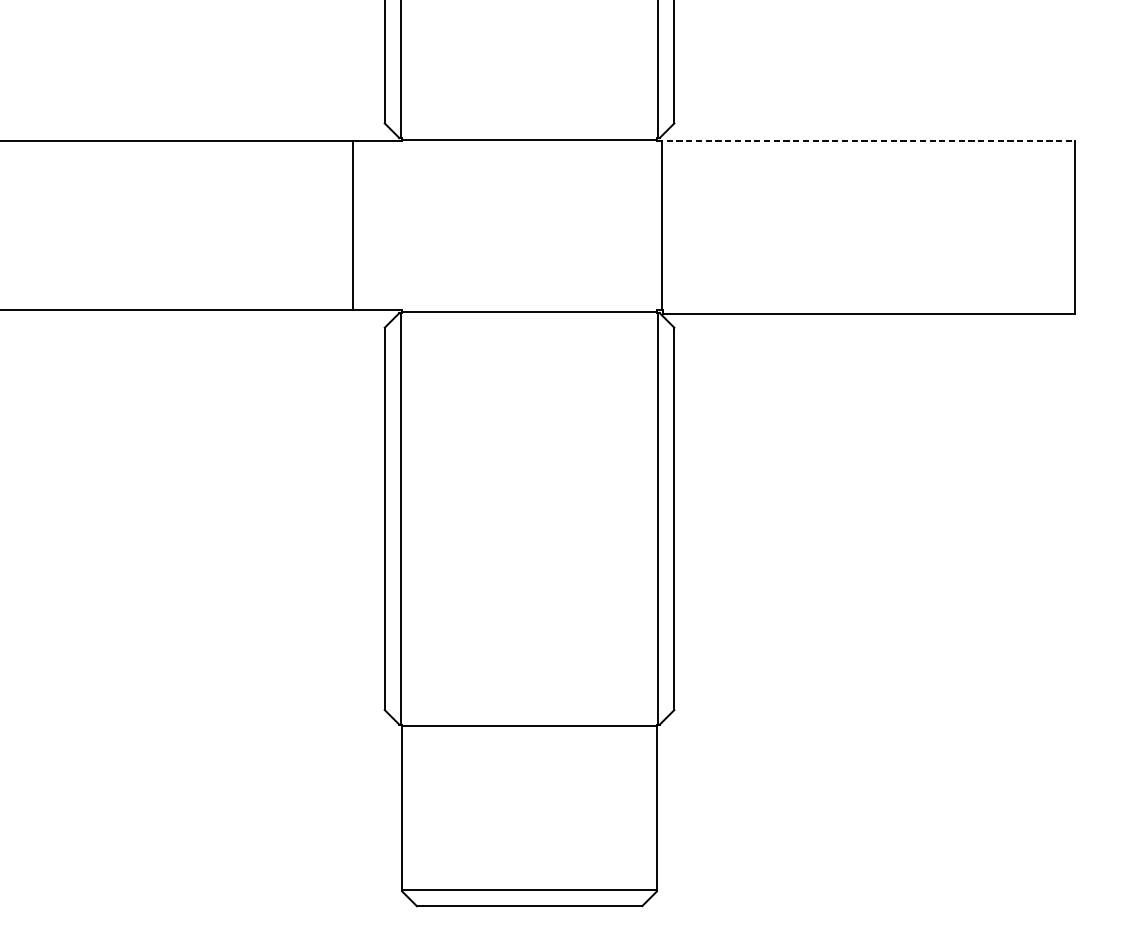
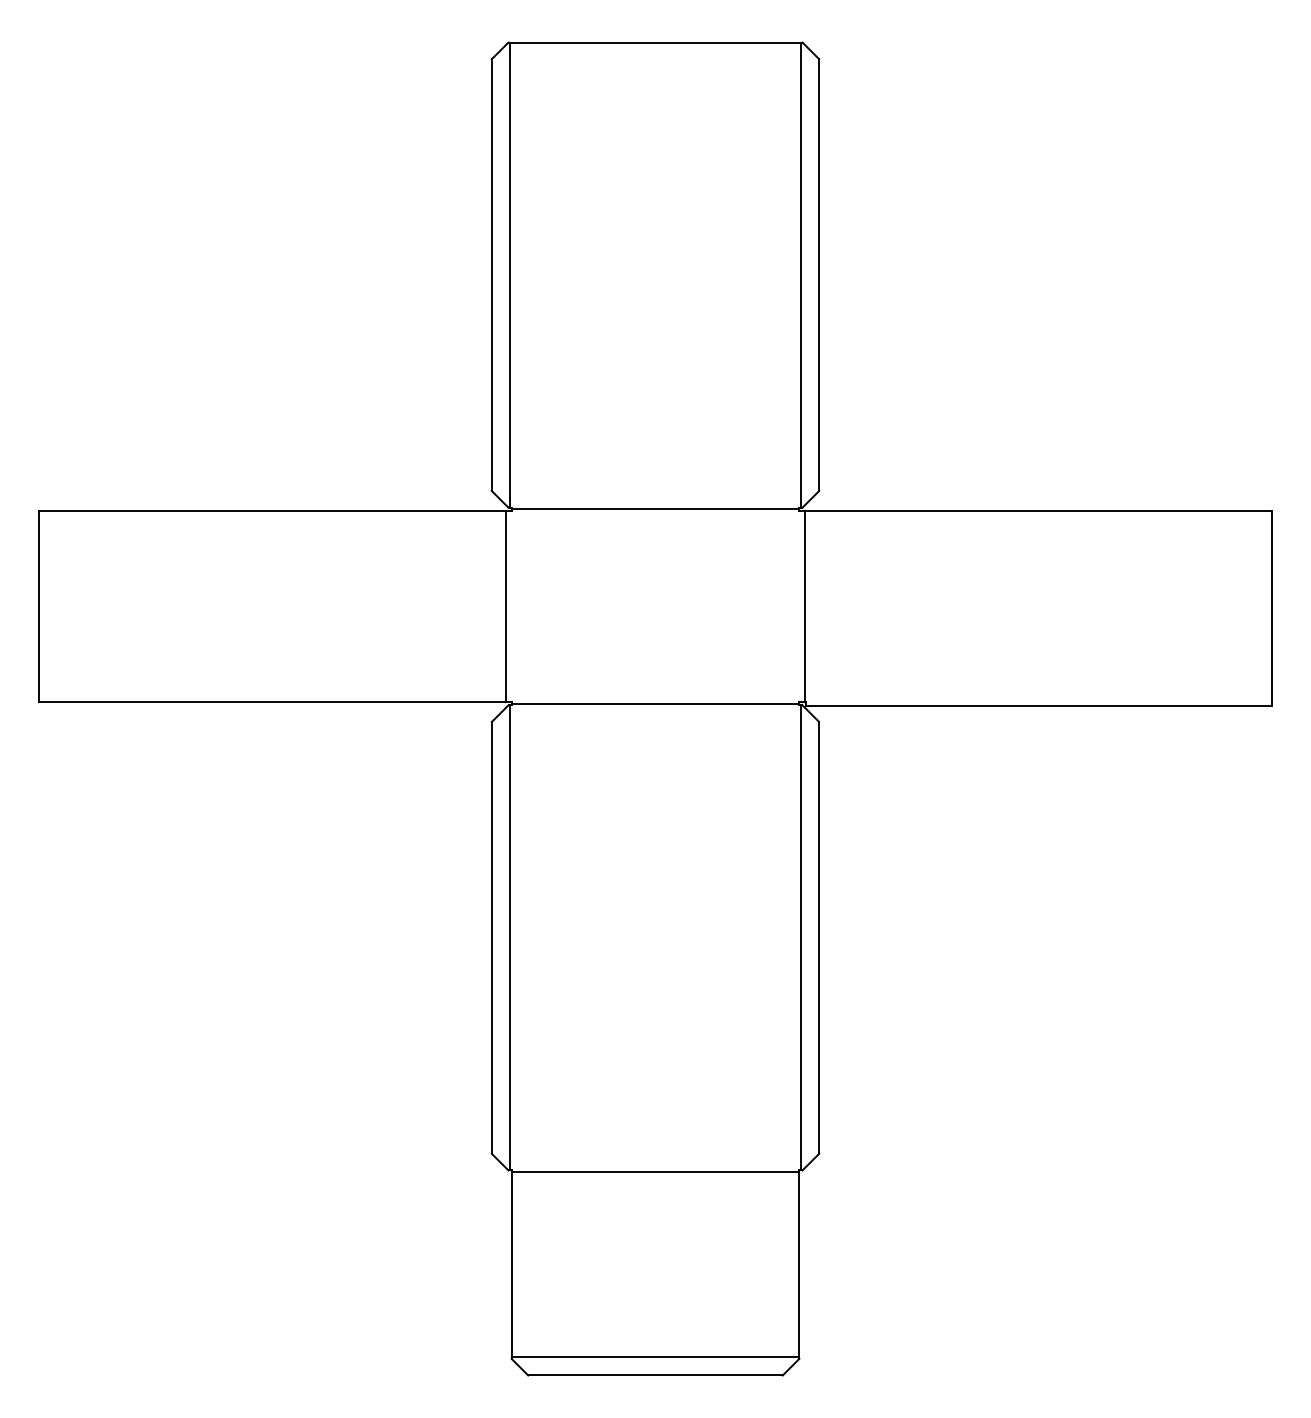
line: (866, 140) -> (1036, 510), dashed -> solid
line: (353, 225) -> (506, 606), moved

